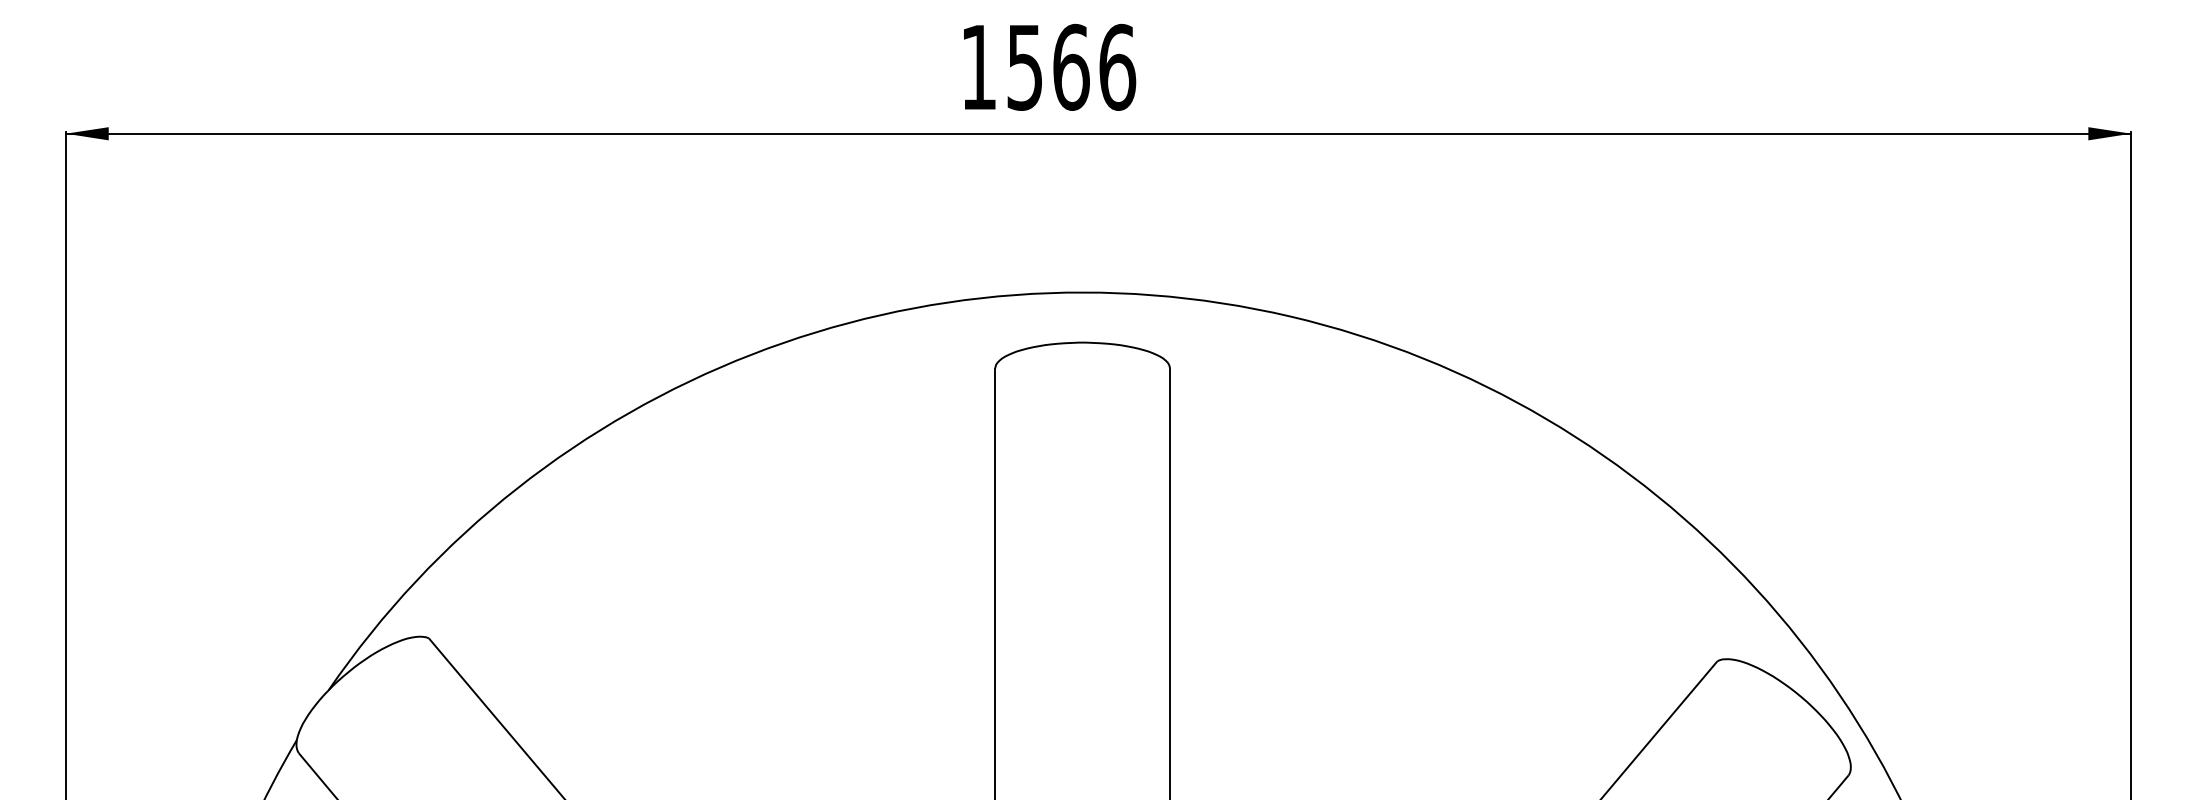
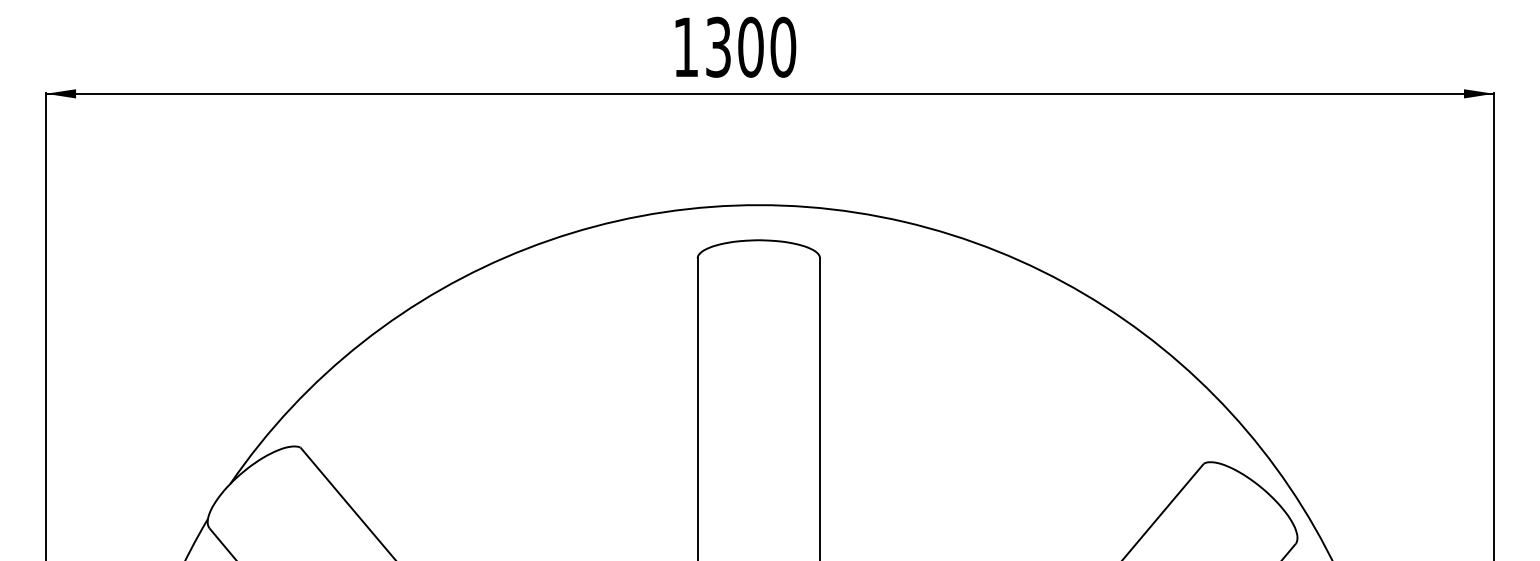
text: (1071, 66) -> (751, 46), 1566 -> 1300

